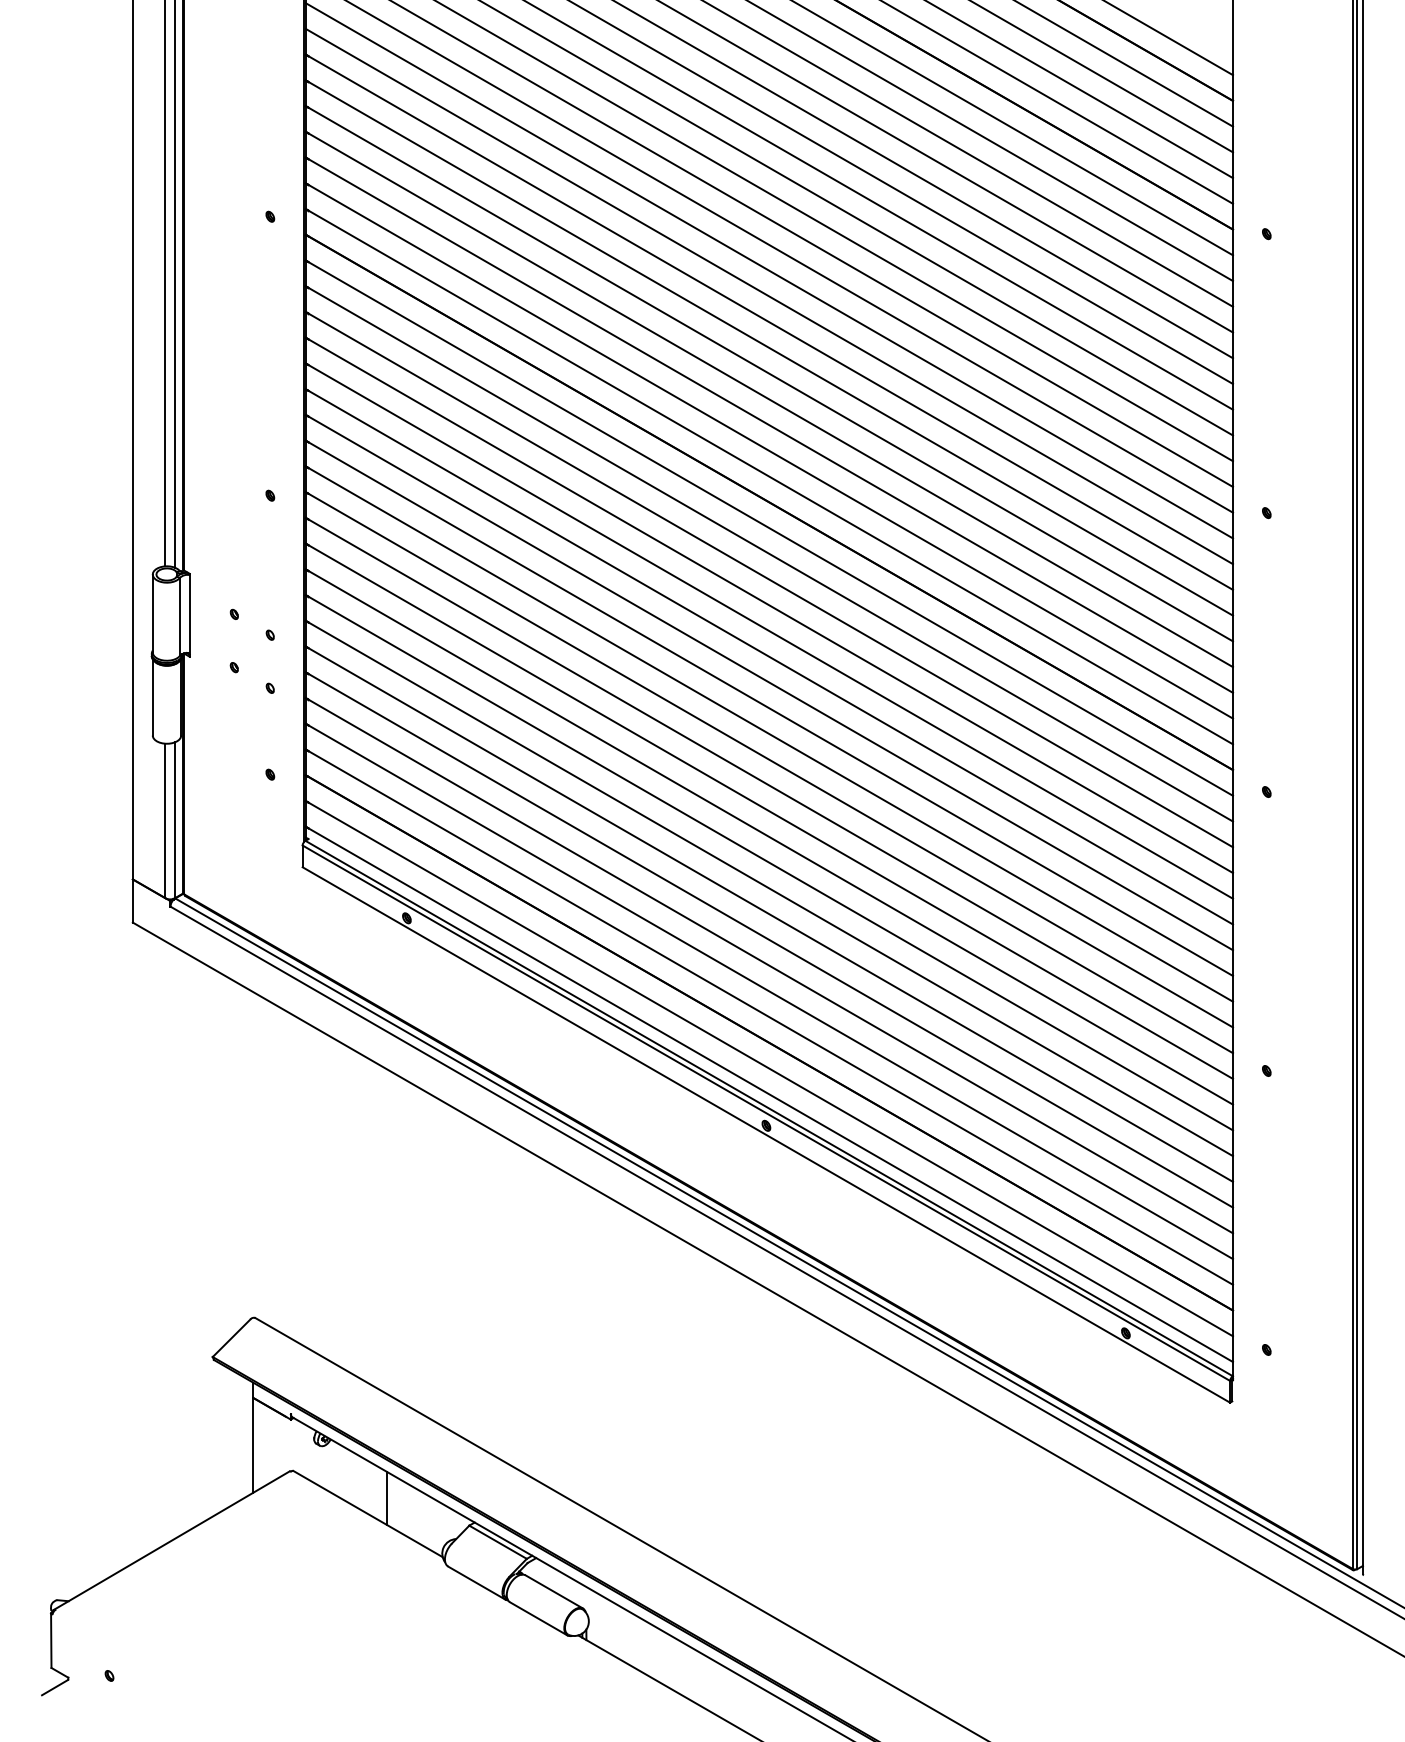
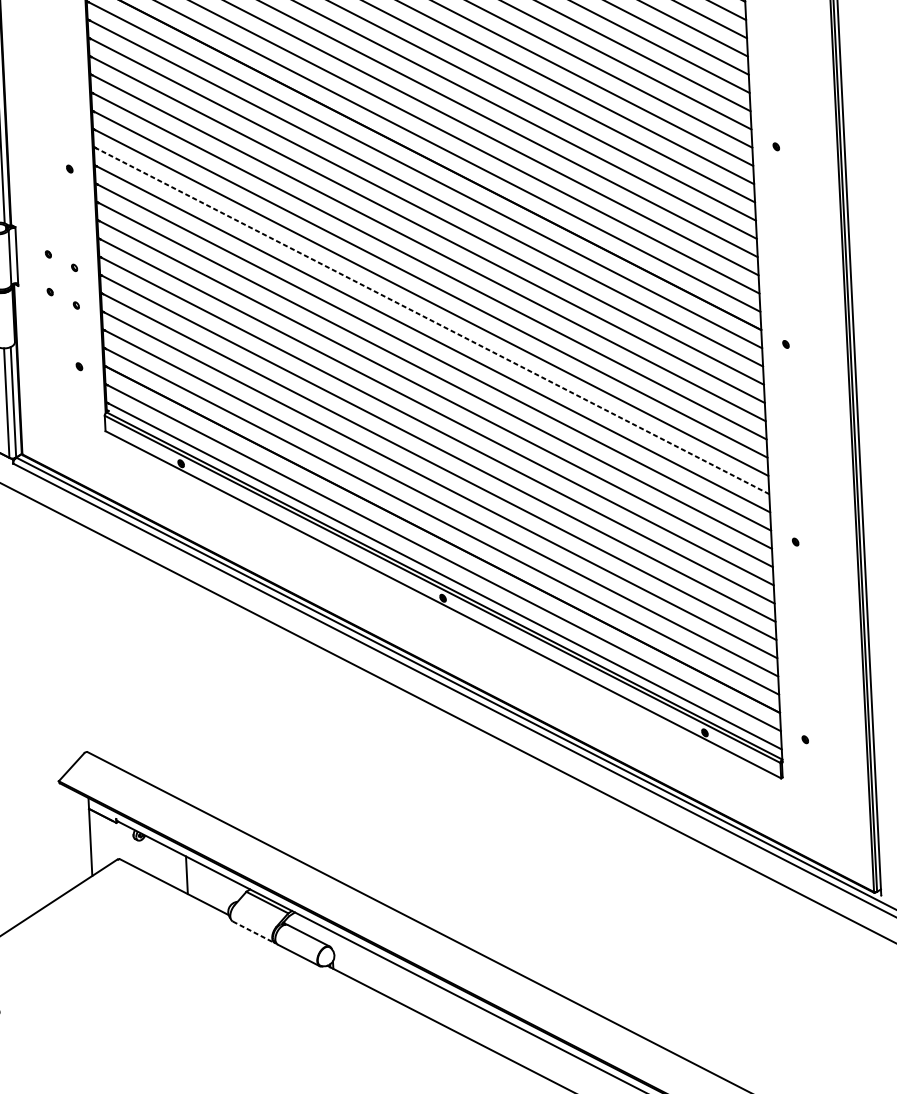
line: (768, 733) -> (430, 320), solid -> dashed
line: (477, 1583) -> (254, 932), solid -> dashed

